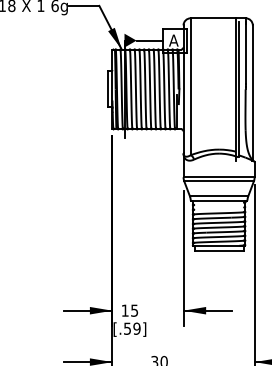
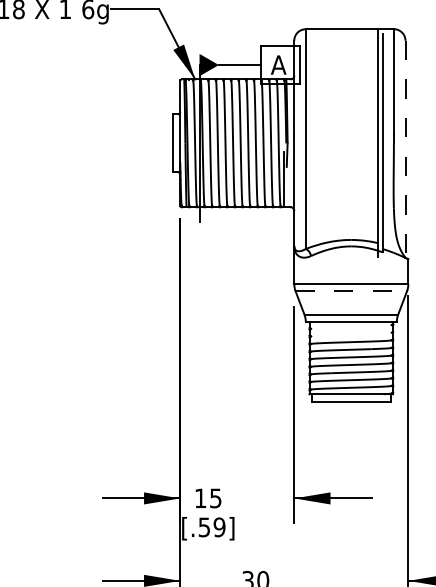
line: (252, 93) -> (404, 149), solid -> dashed
line: (219, 181) -> (351, 291), solid -> dashed

